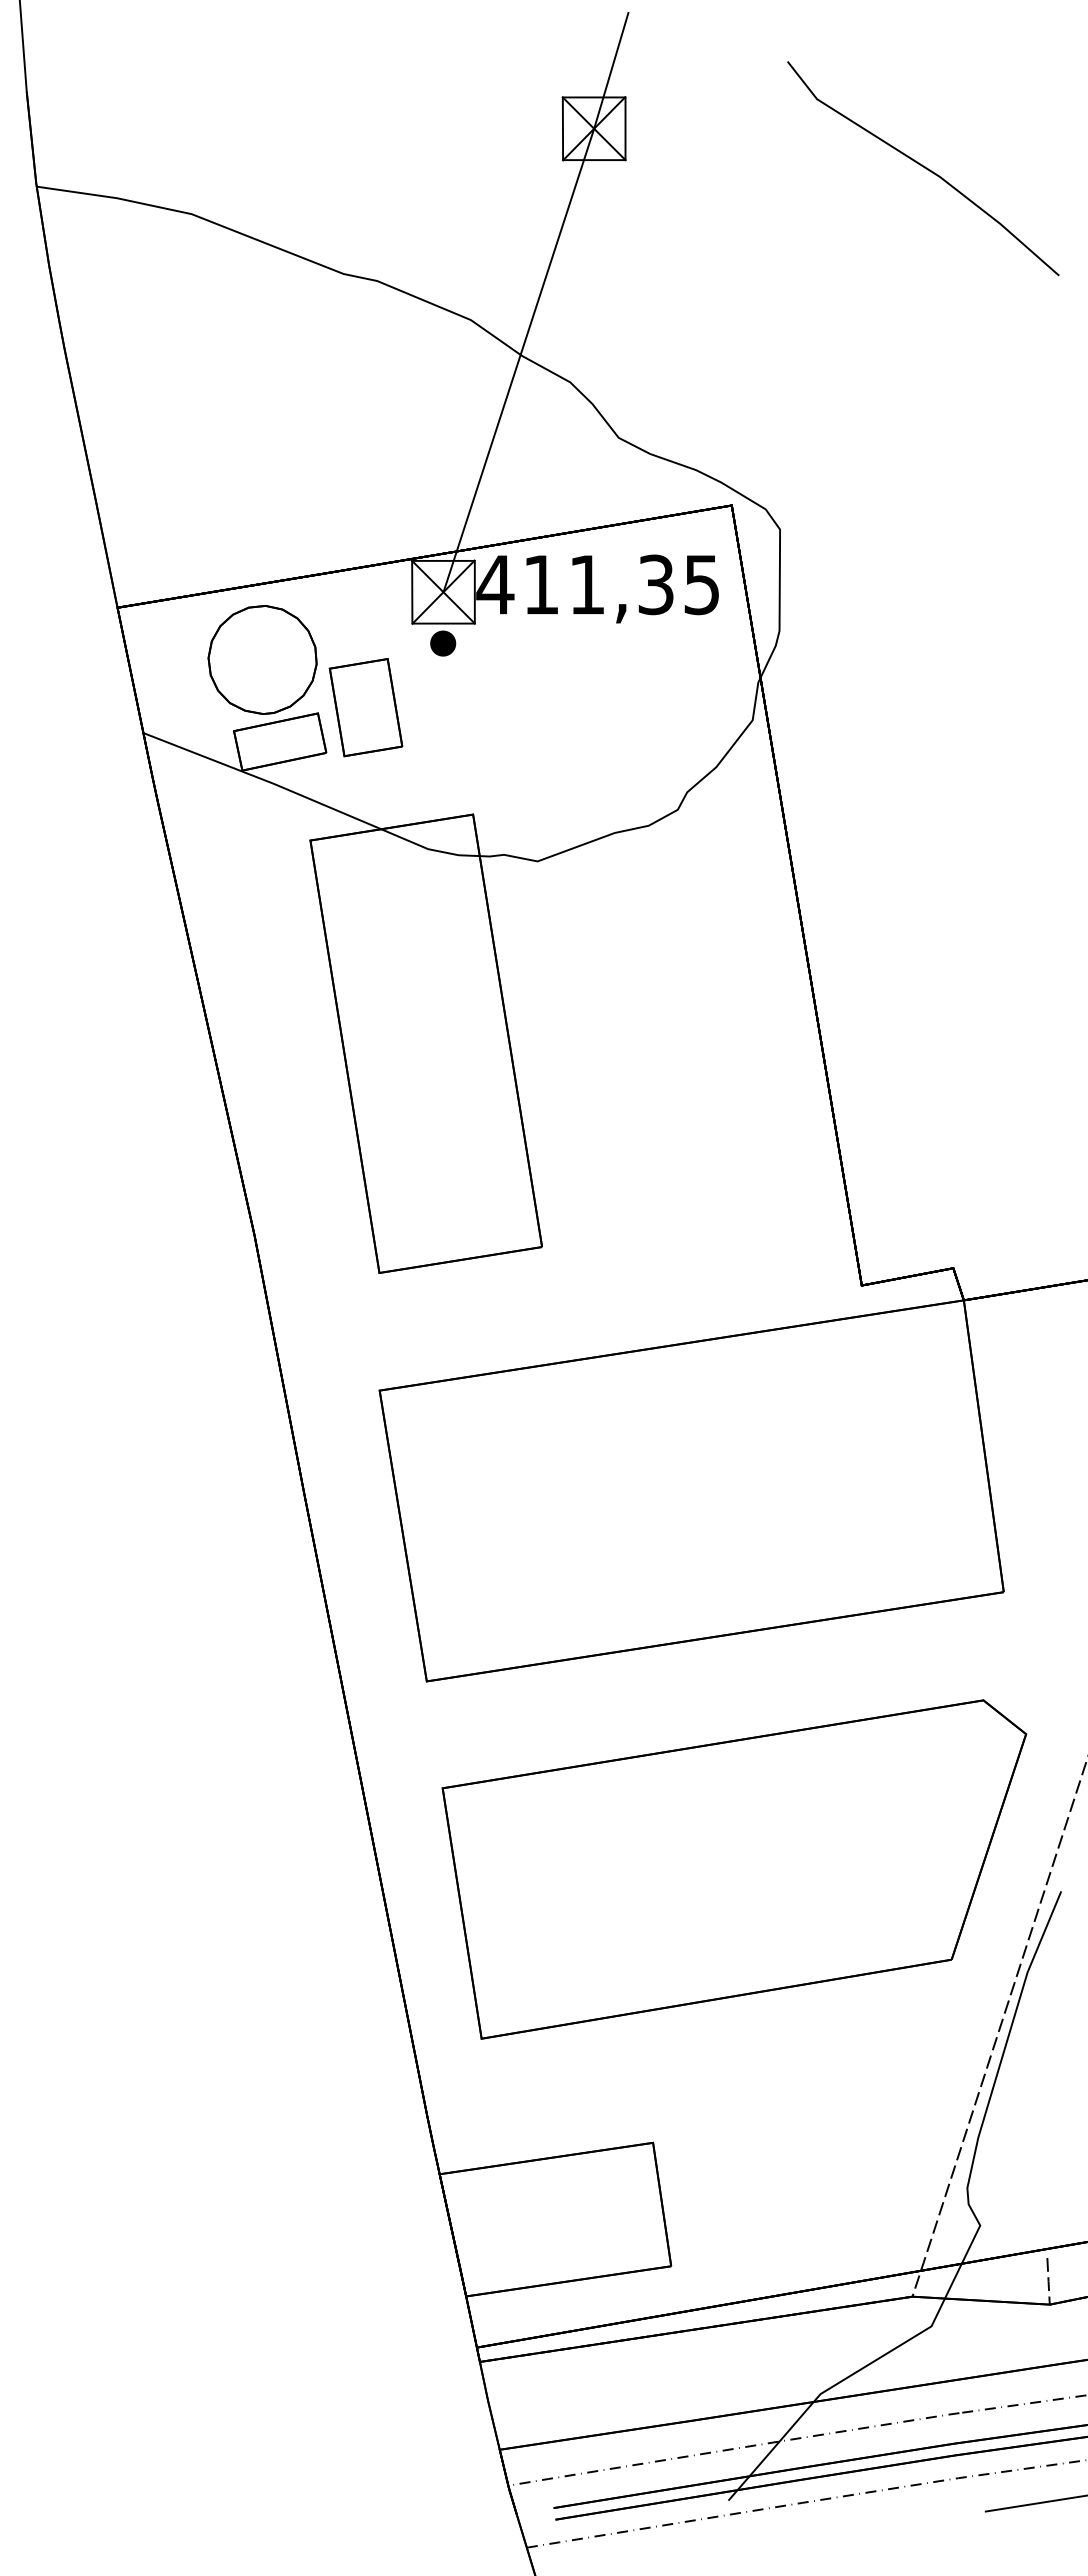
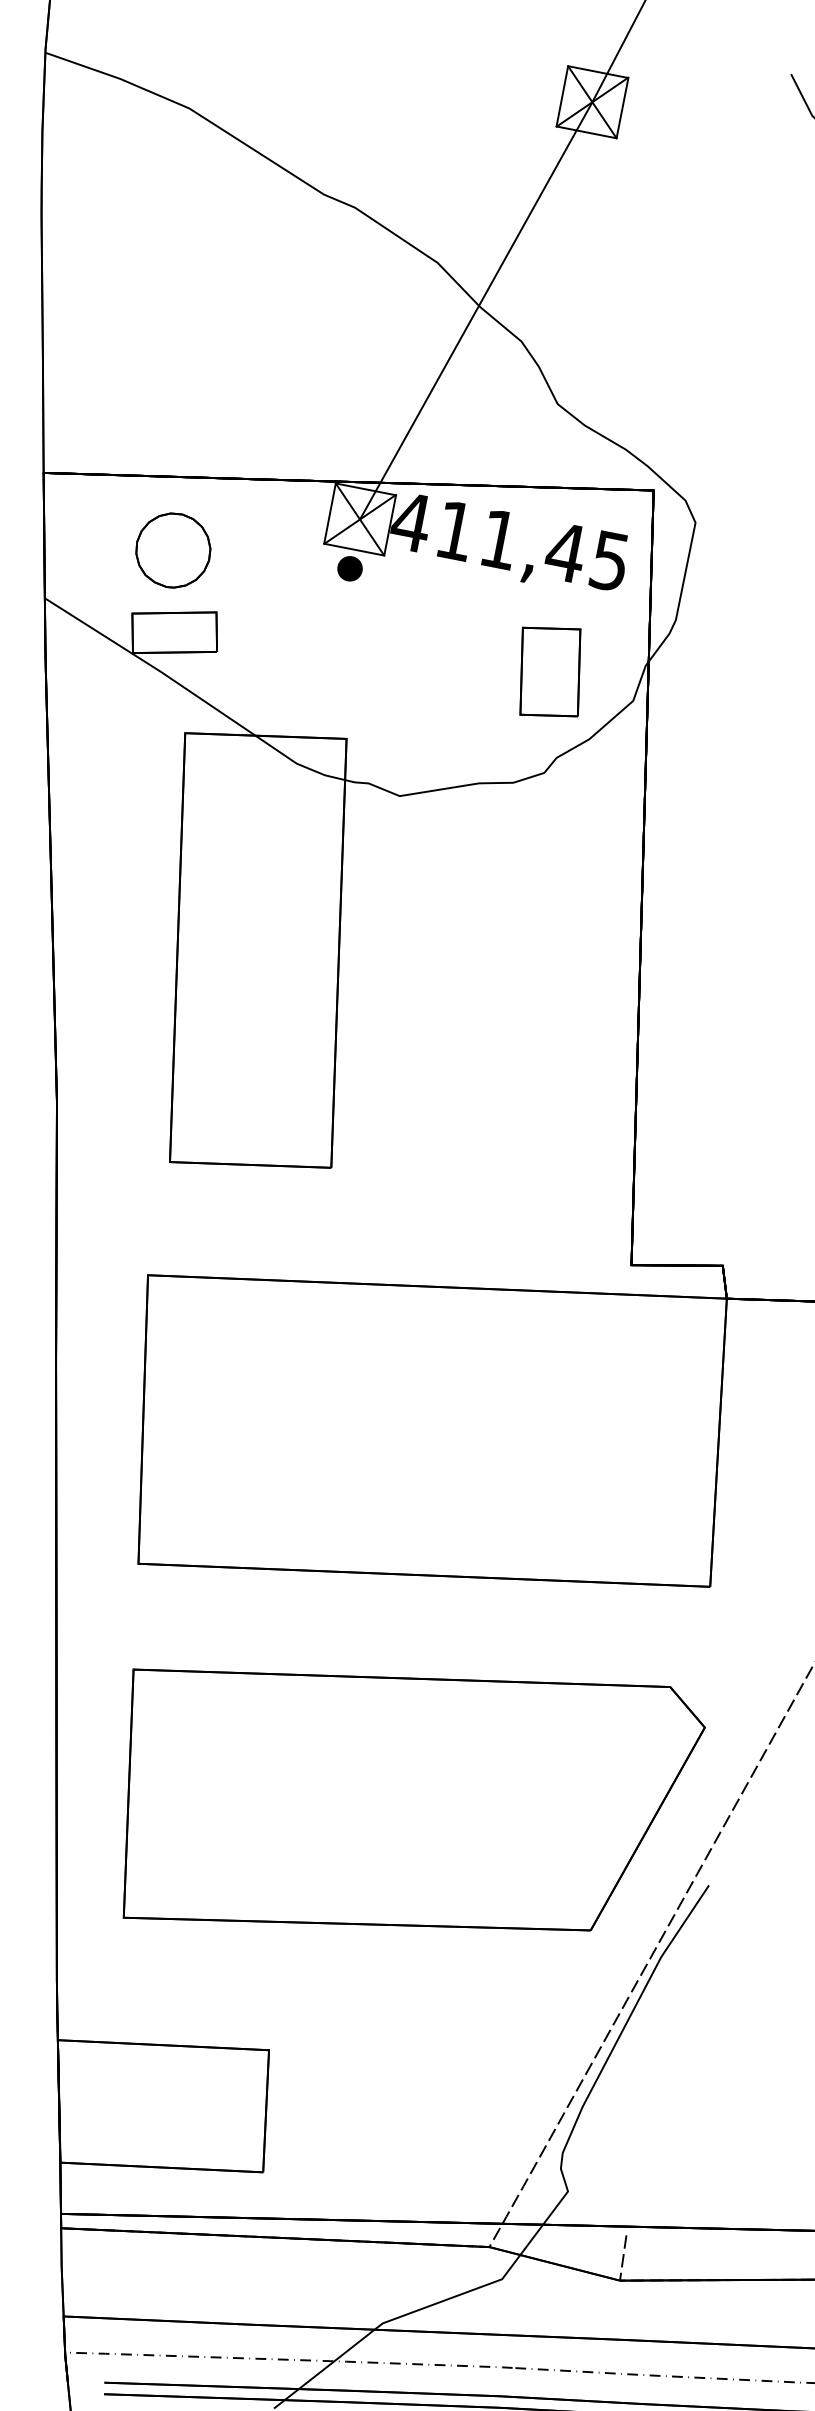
text: (655, 584) -> (565, 552), 411,35 -> 411,45
part: (262, 659) -> (173, 550), size x0.7
part: (365, 707) -> (549, 671), moved

